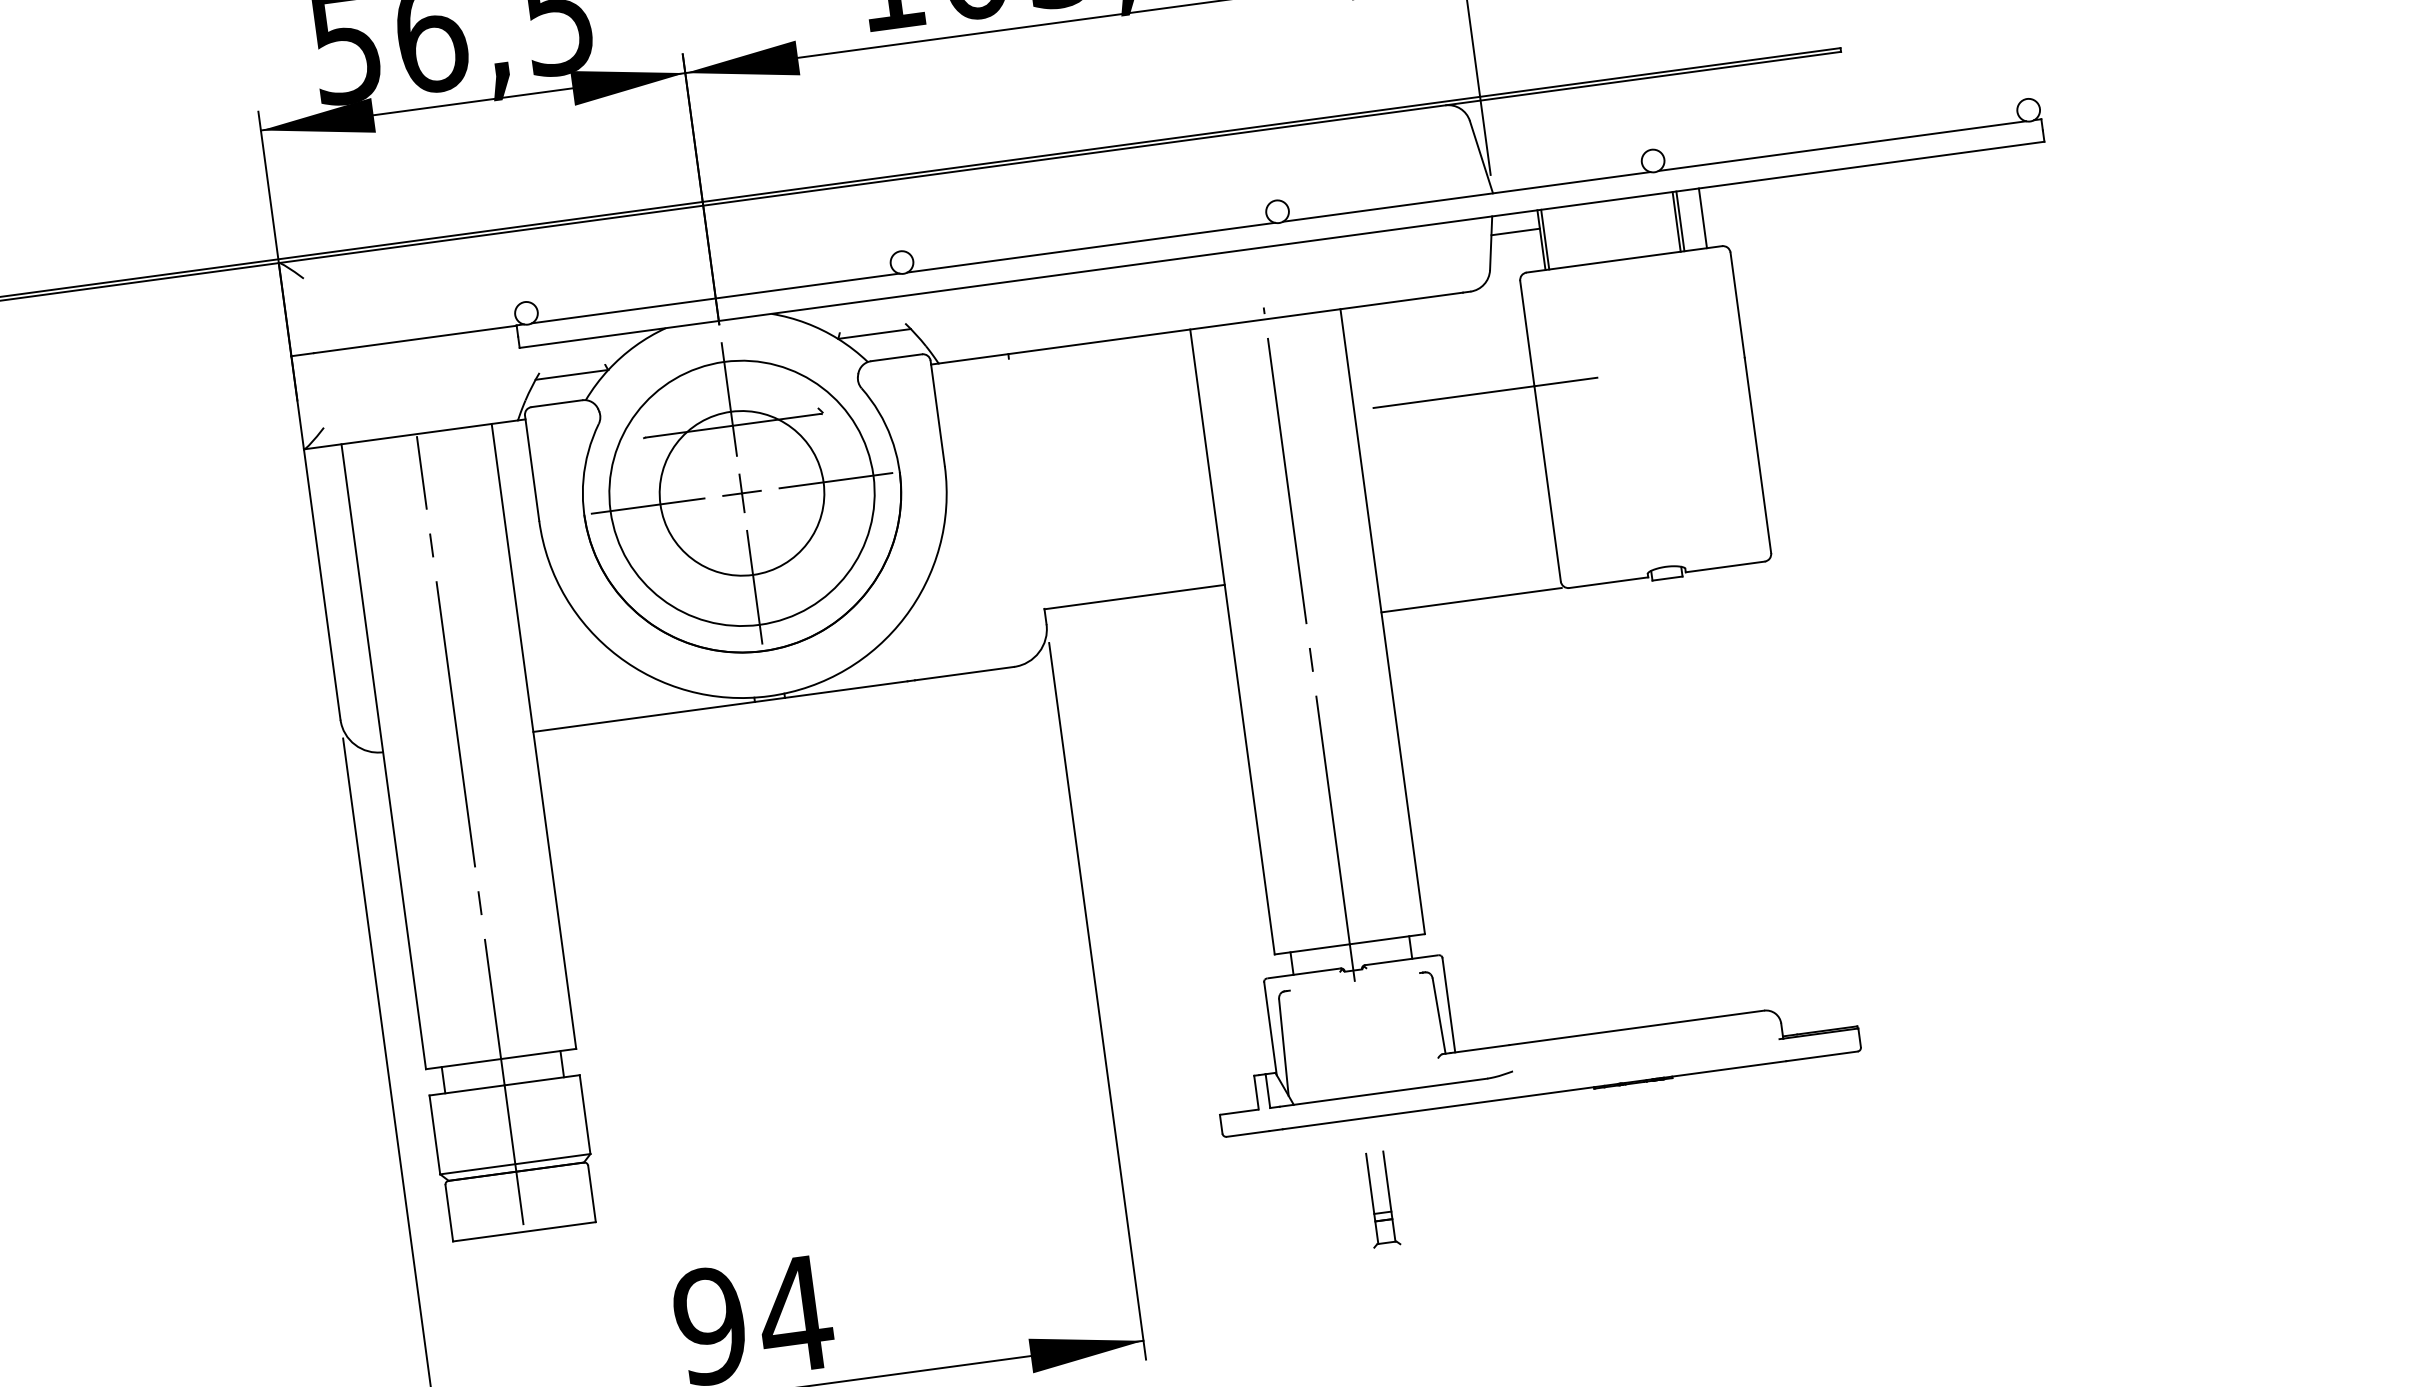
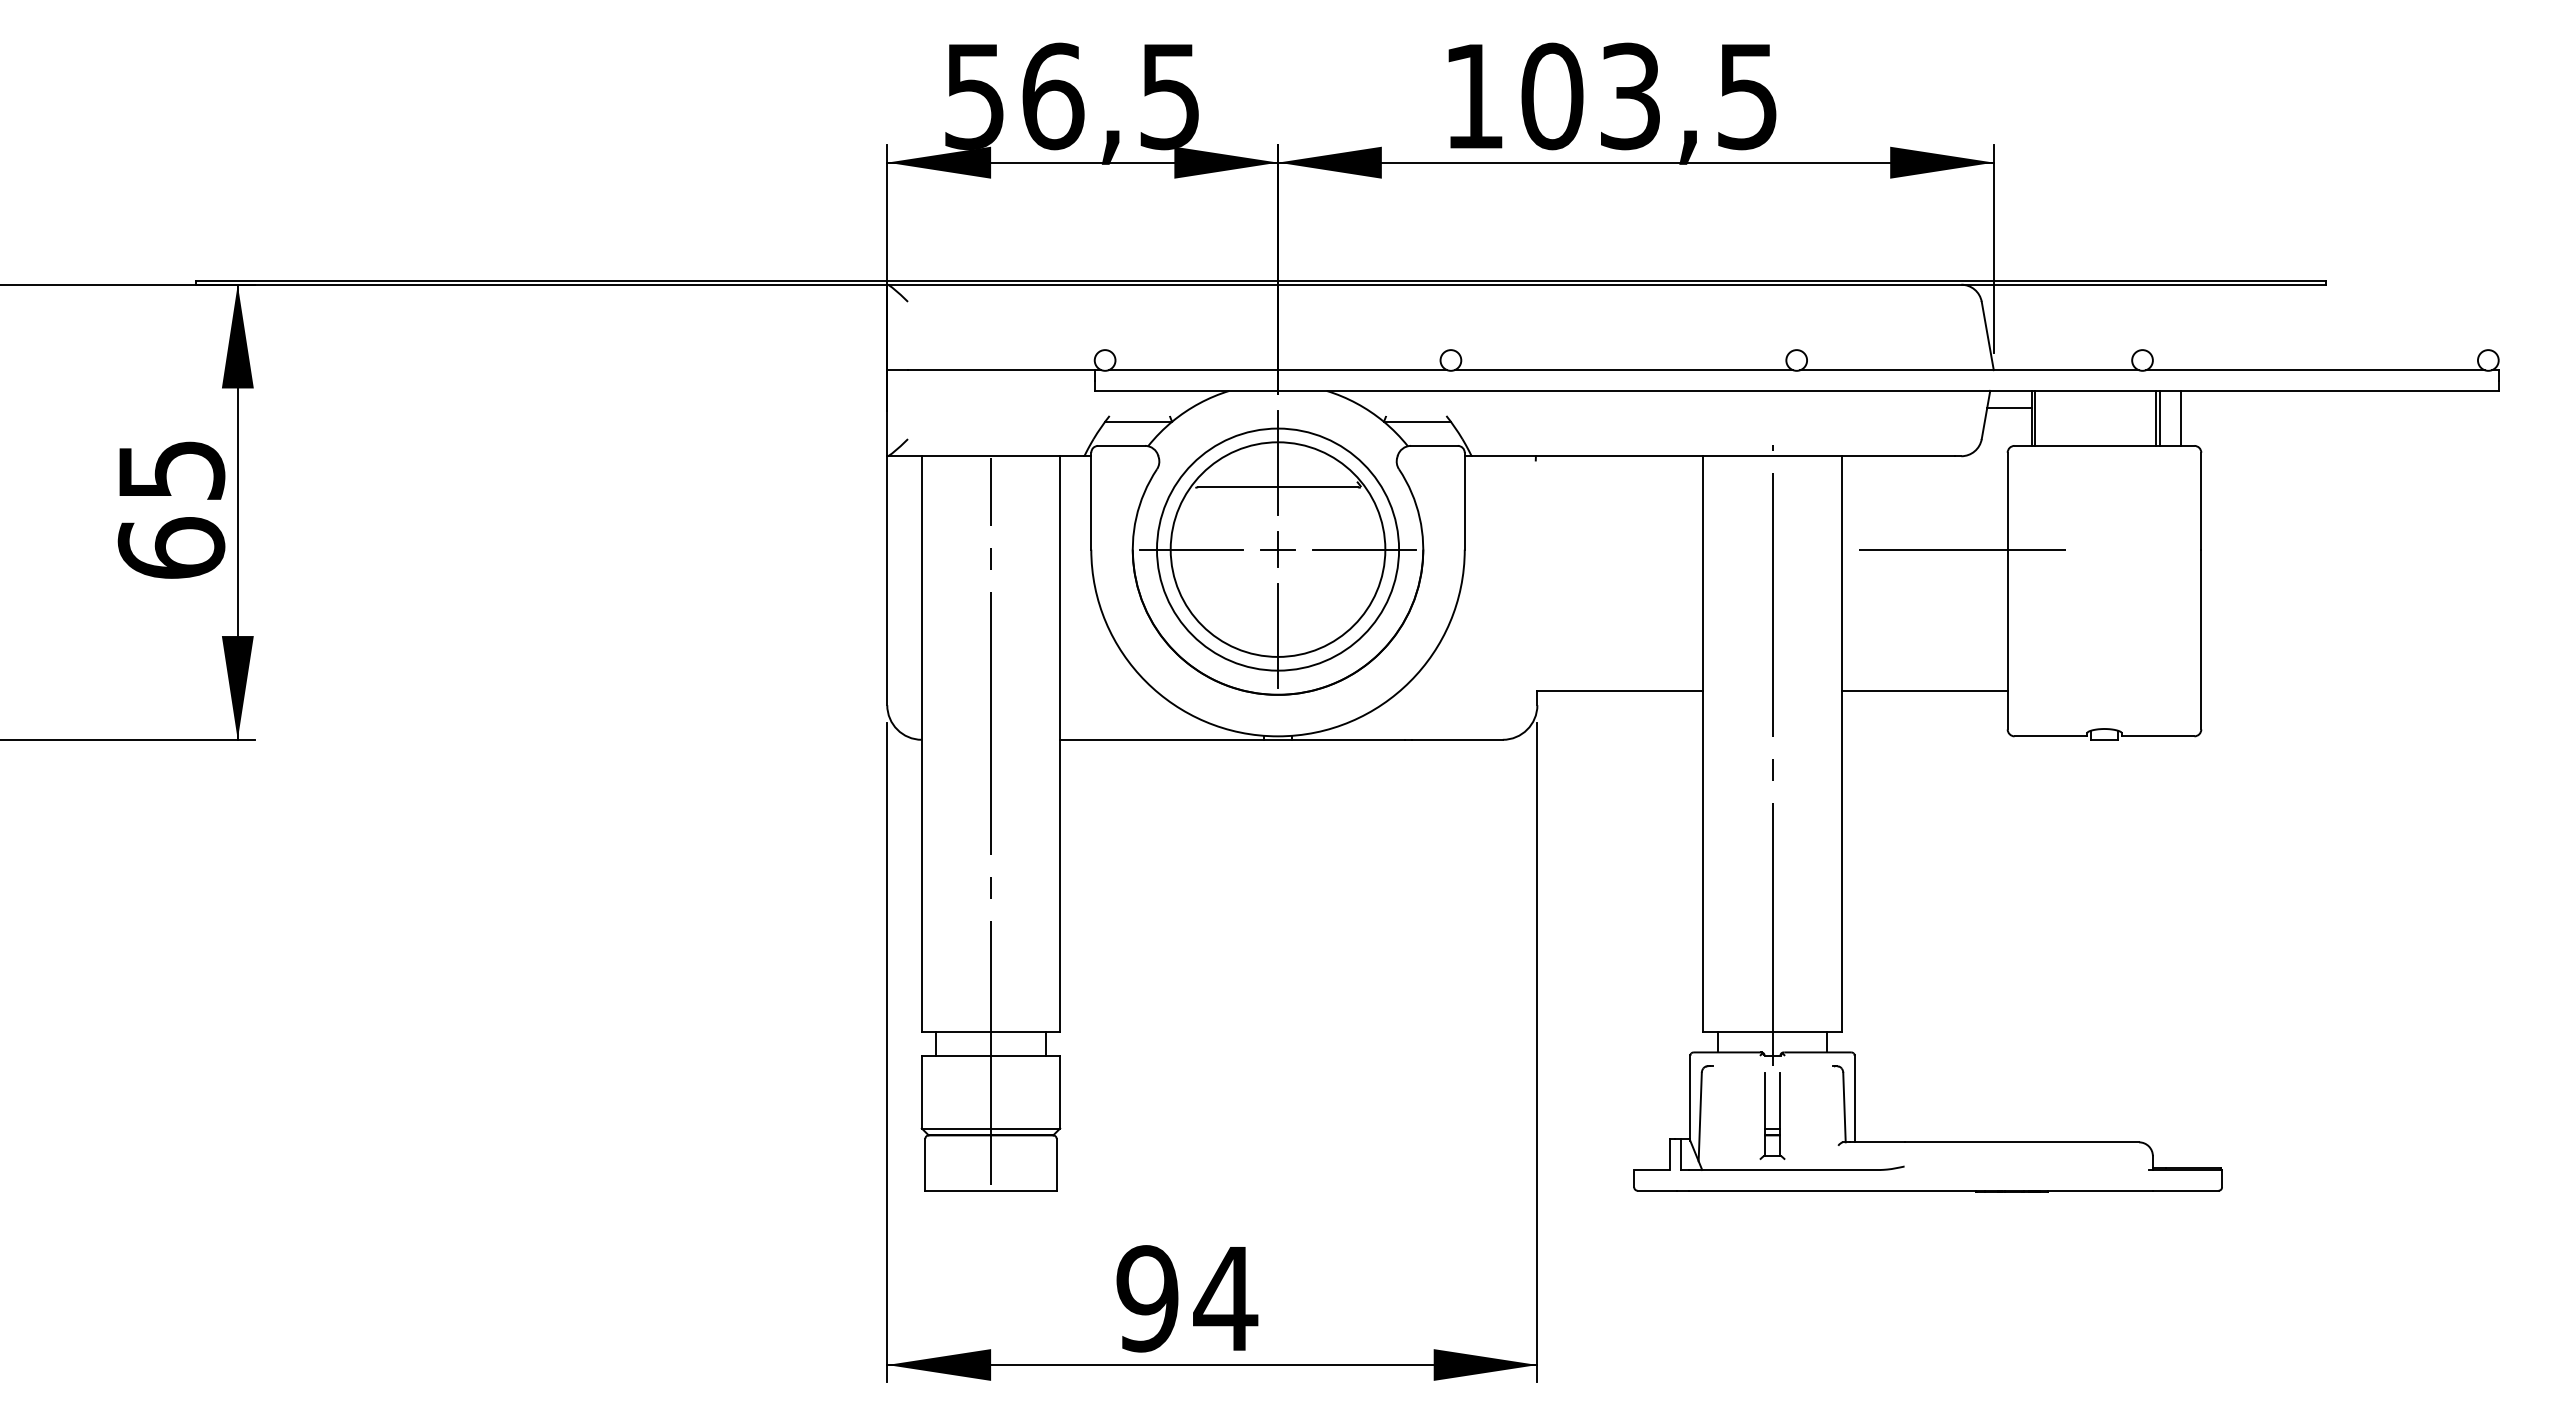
circle: (741, 493) -> (1277, 549), size x1.43
line: (1471, 600) -> (1924, 691), moved
part: (1373, 1199) -> (1765, 1115), moved

